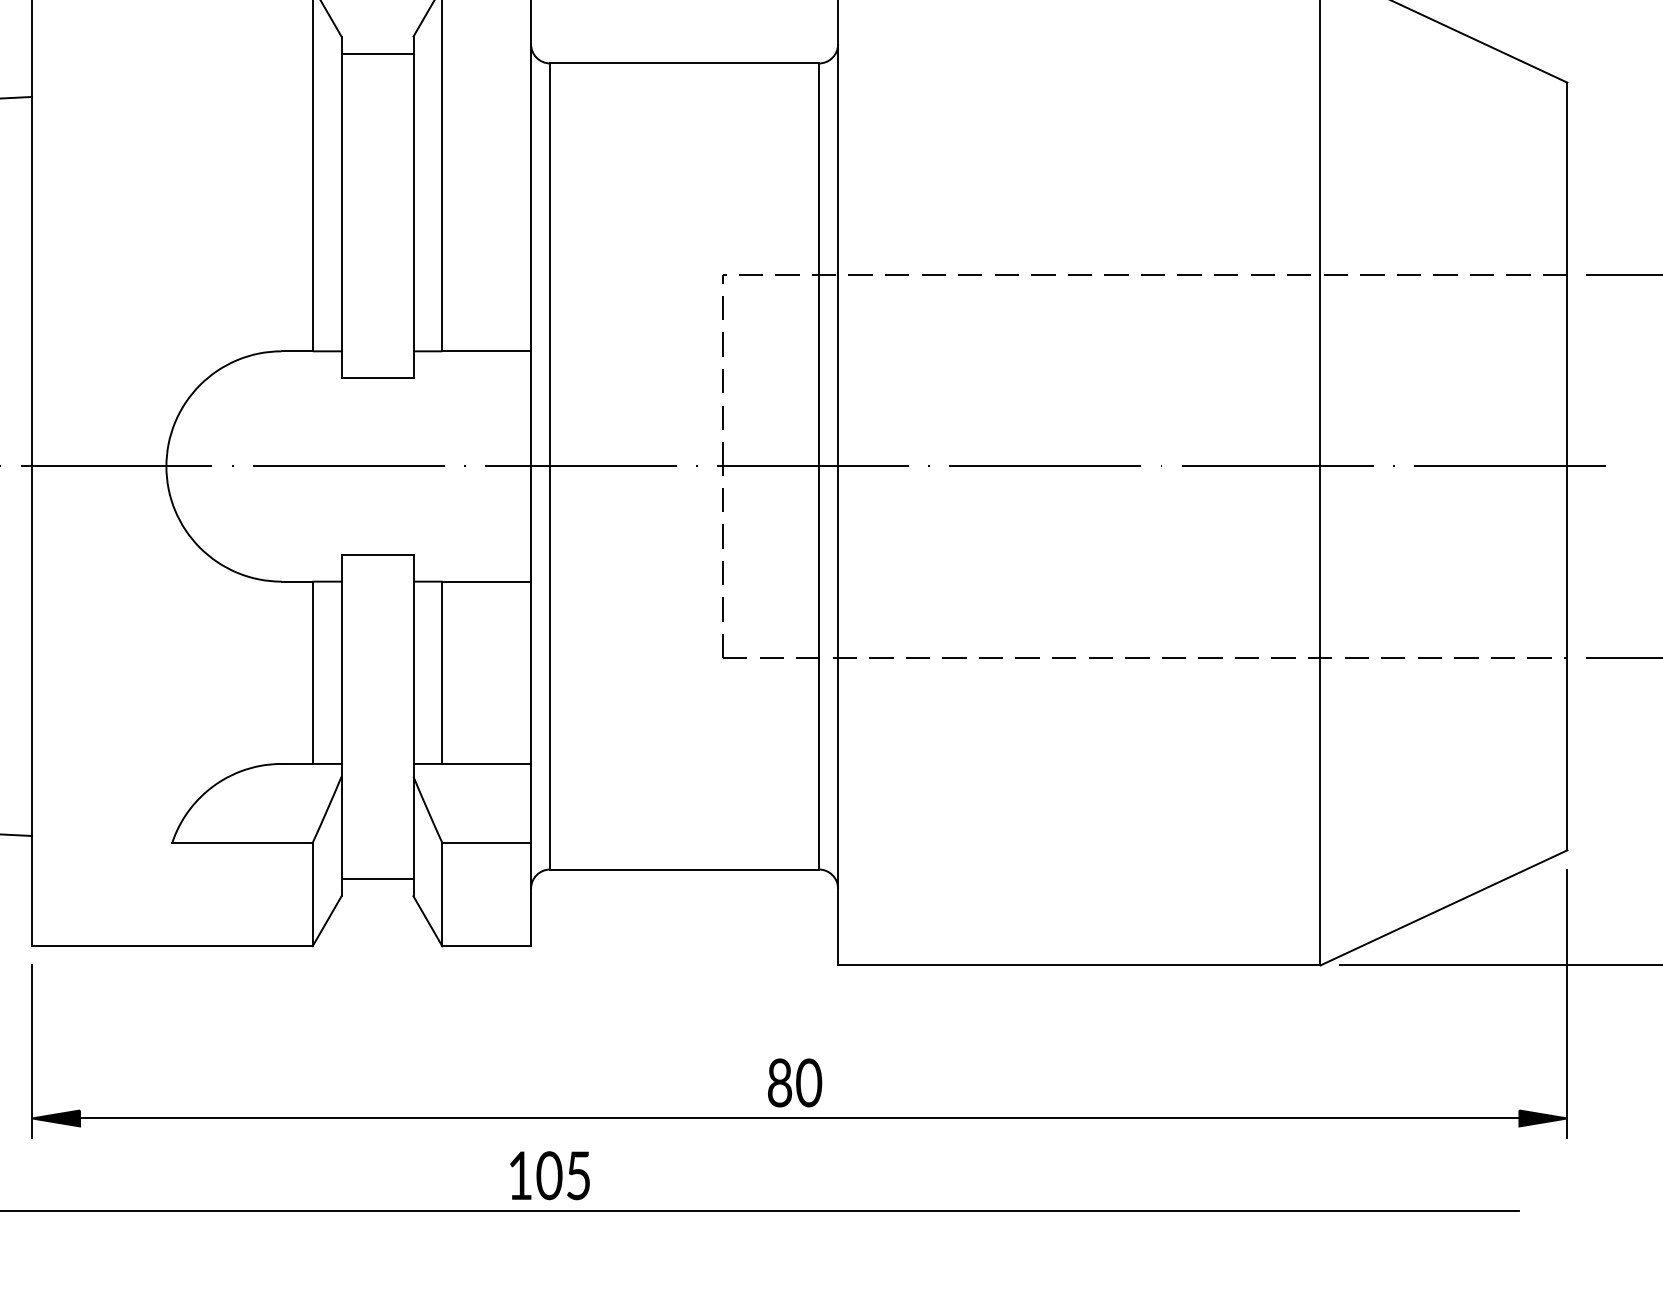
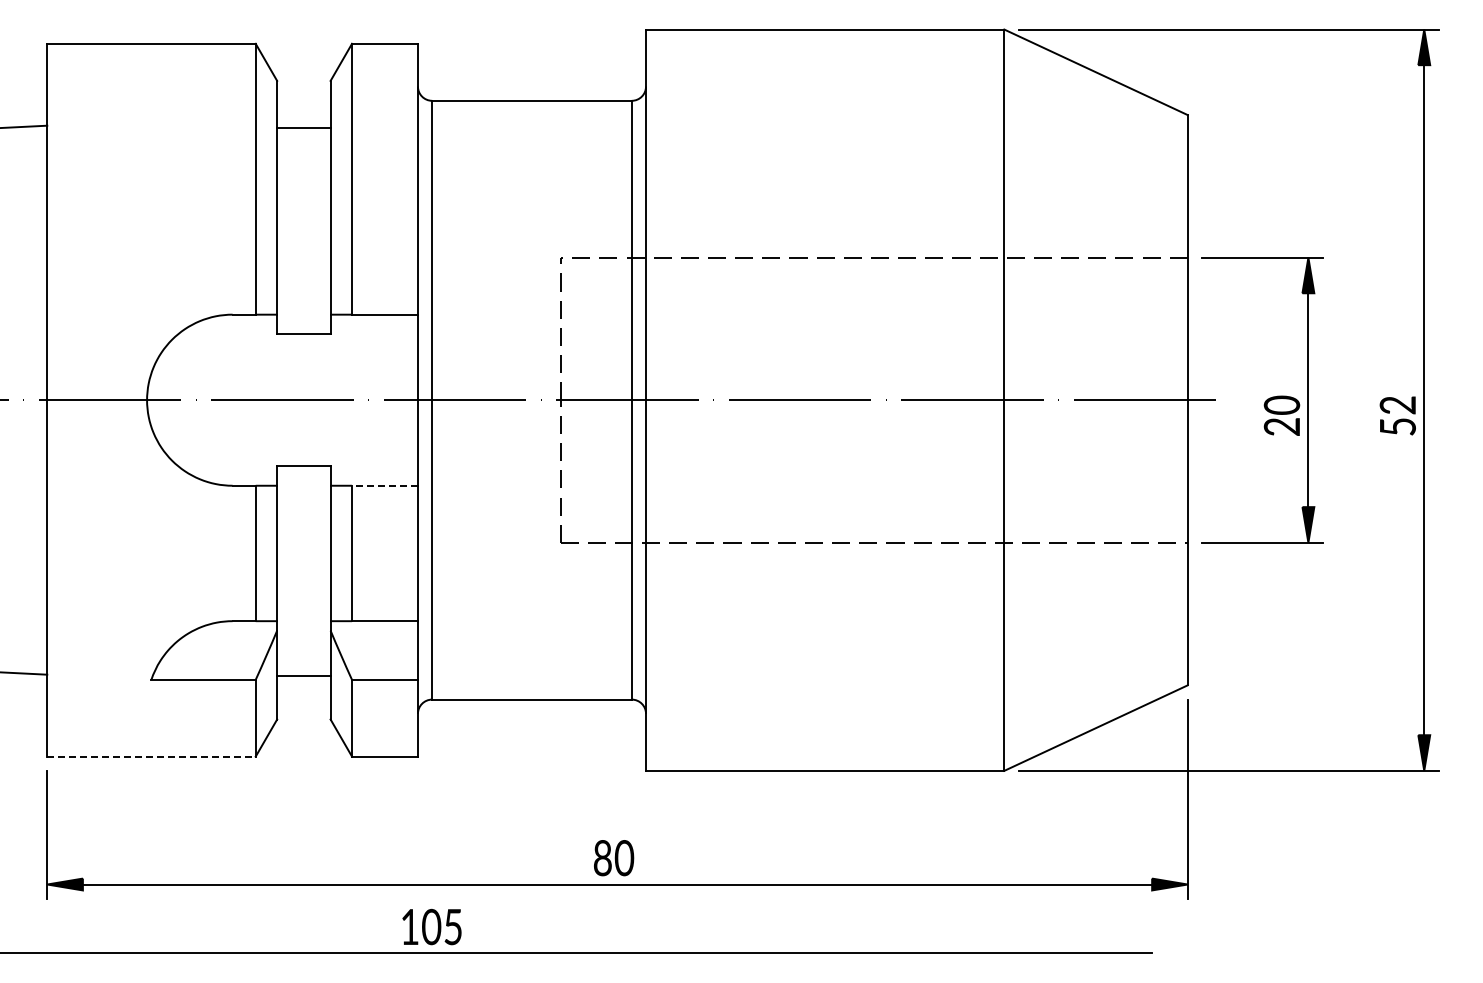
line: (376, 53) -> (303, 127), moved
line: (486, 581) -> (384, 485), solid -> dashed
line: (376, 878) -> (303, 675), moved
line: (173, 946) -> (152, 756), solid -> dashed

